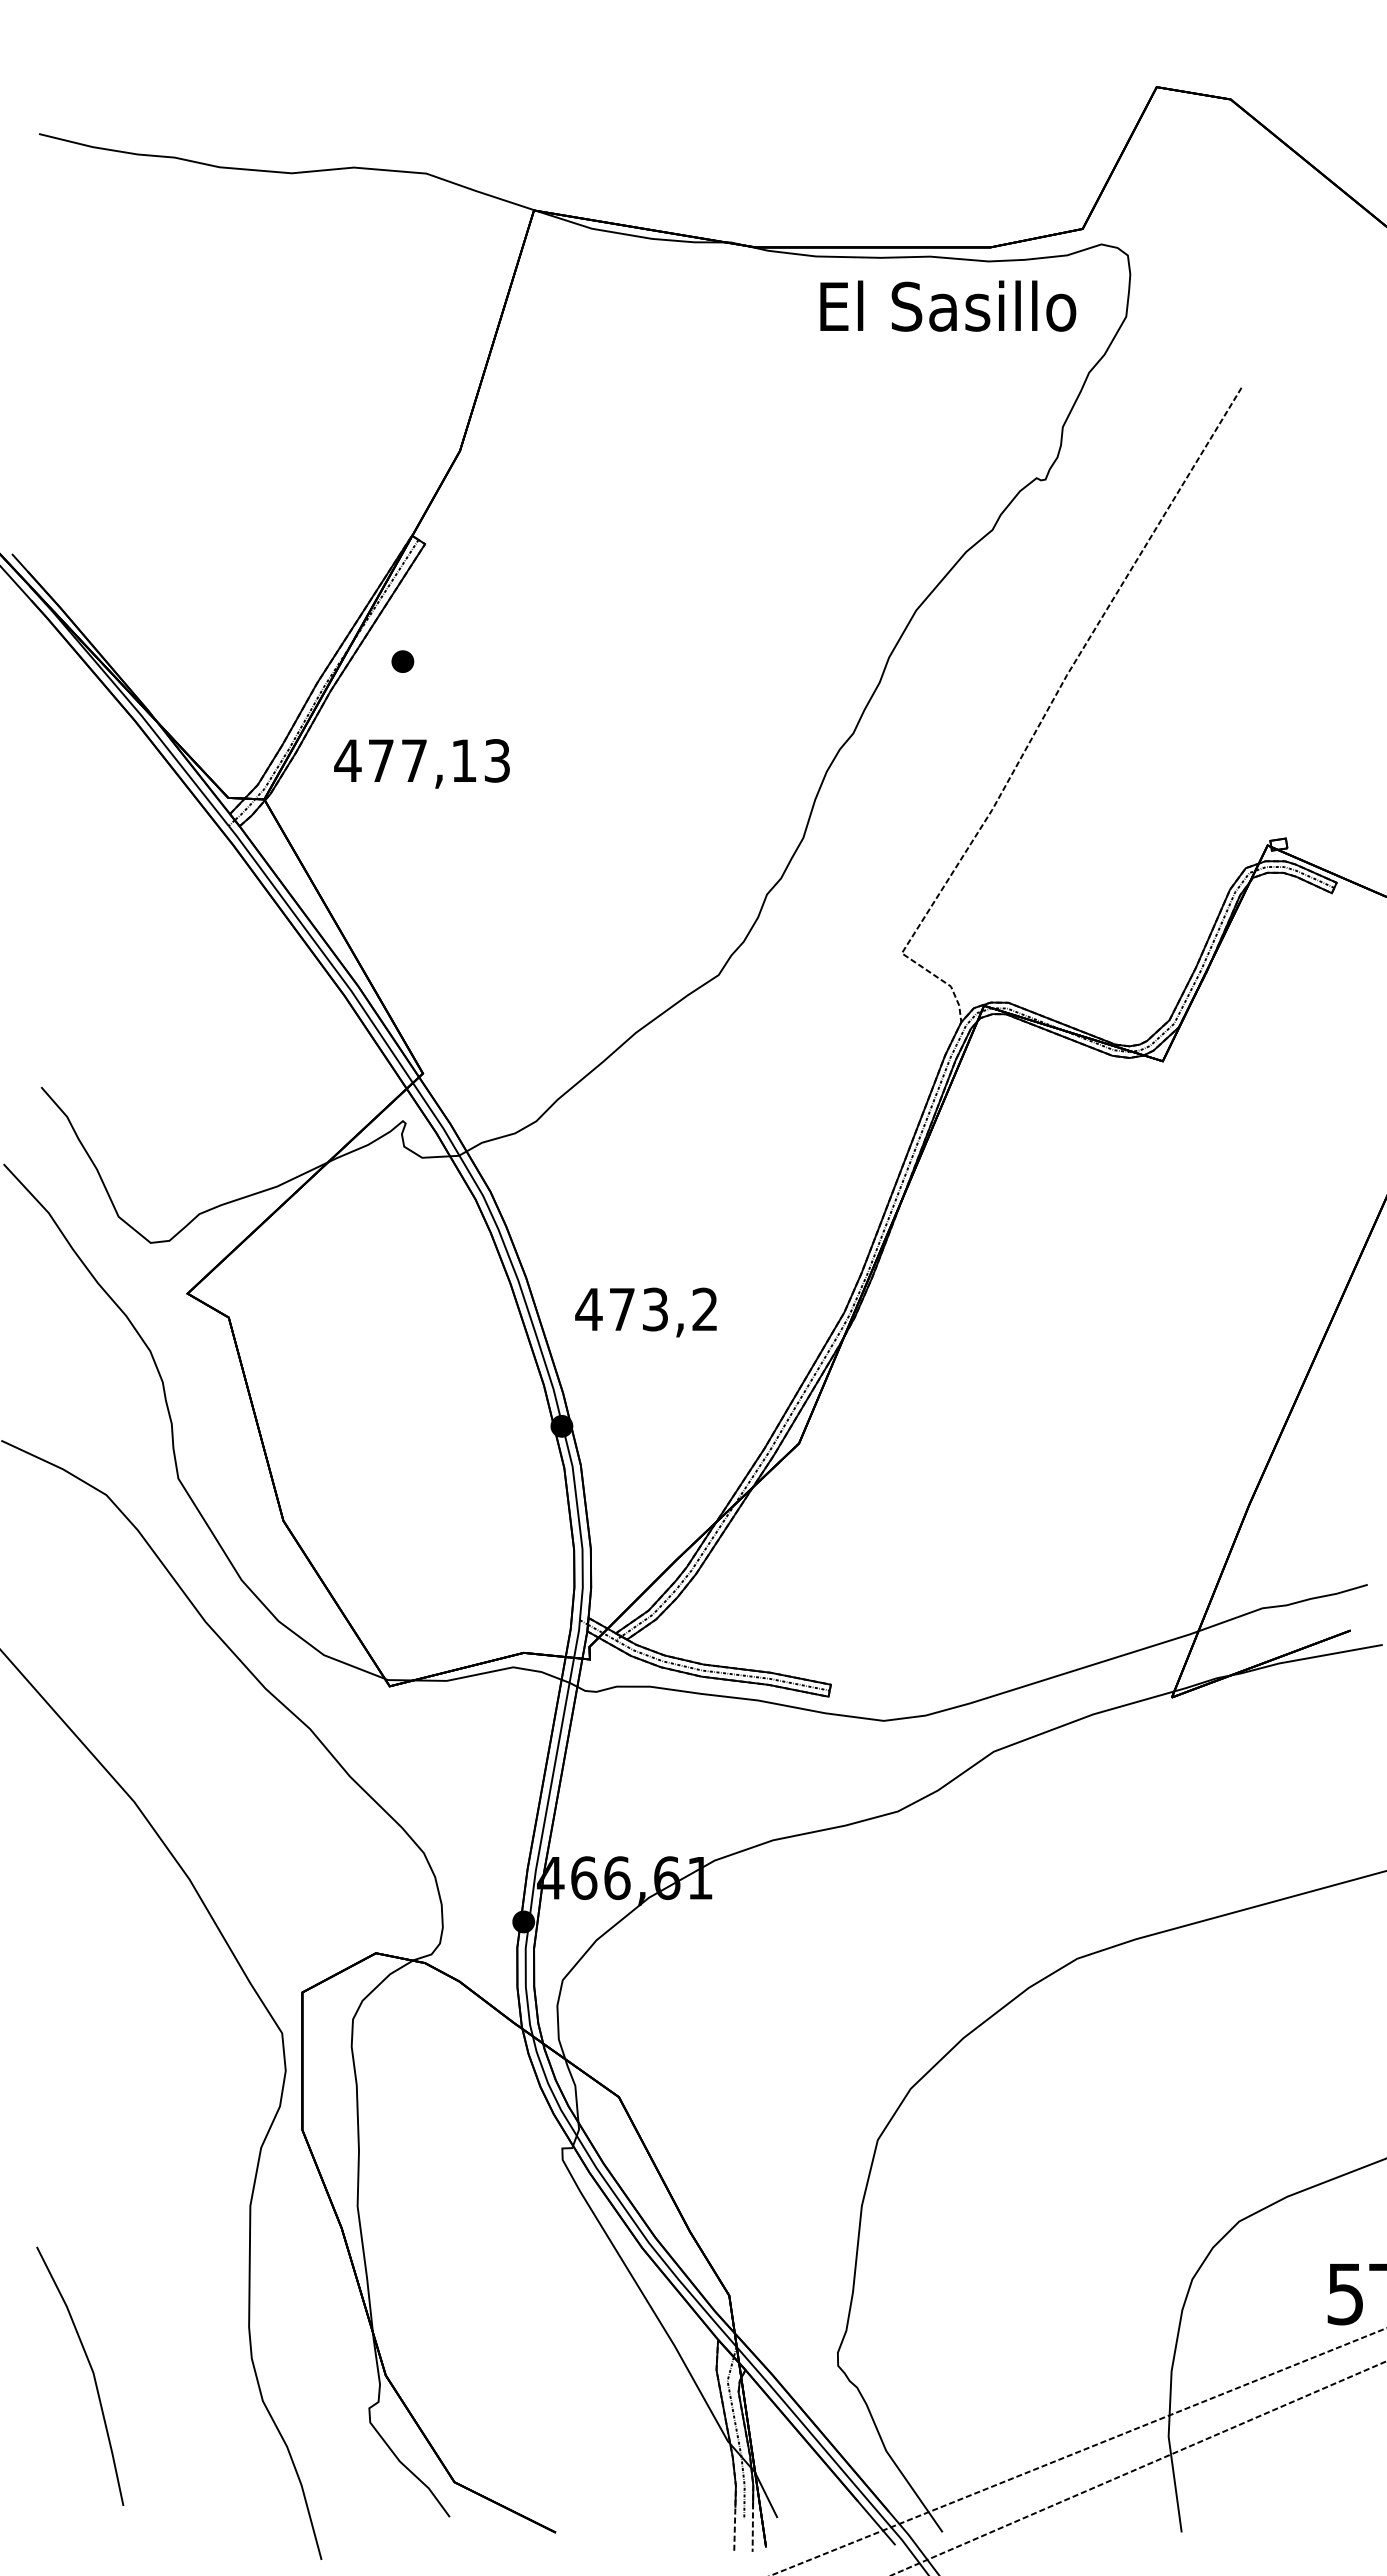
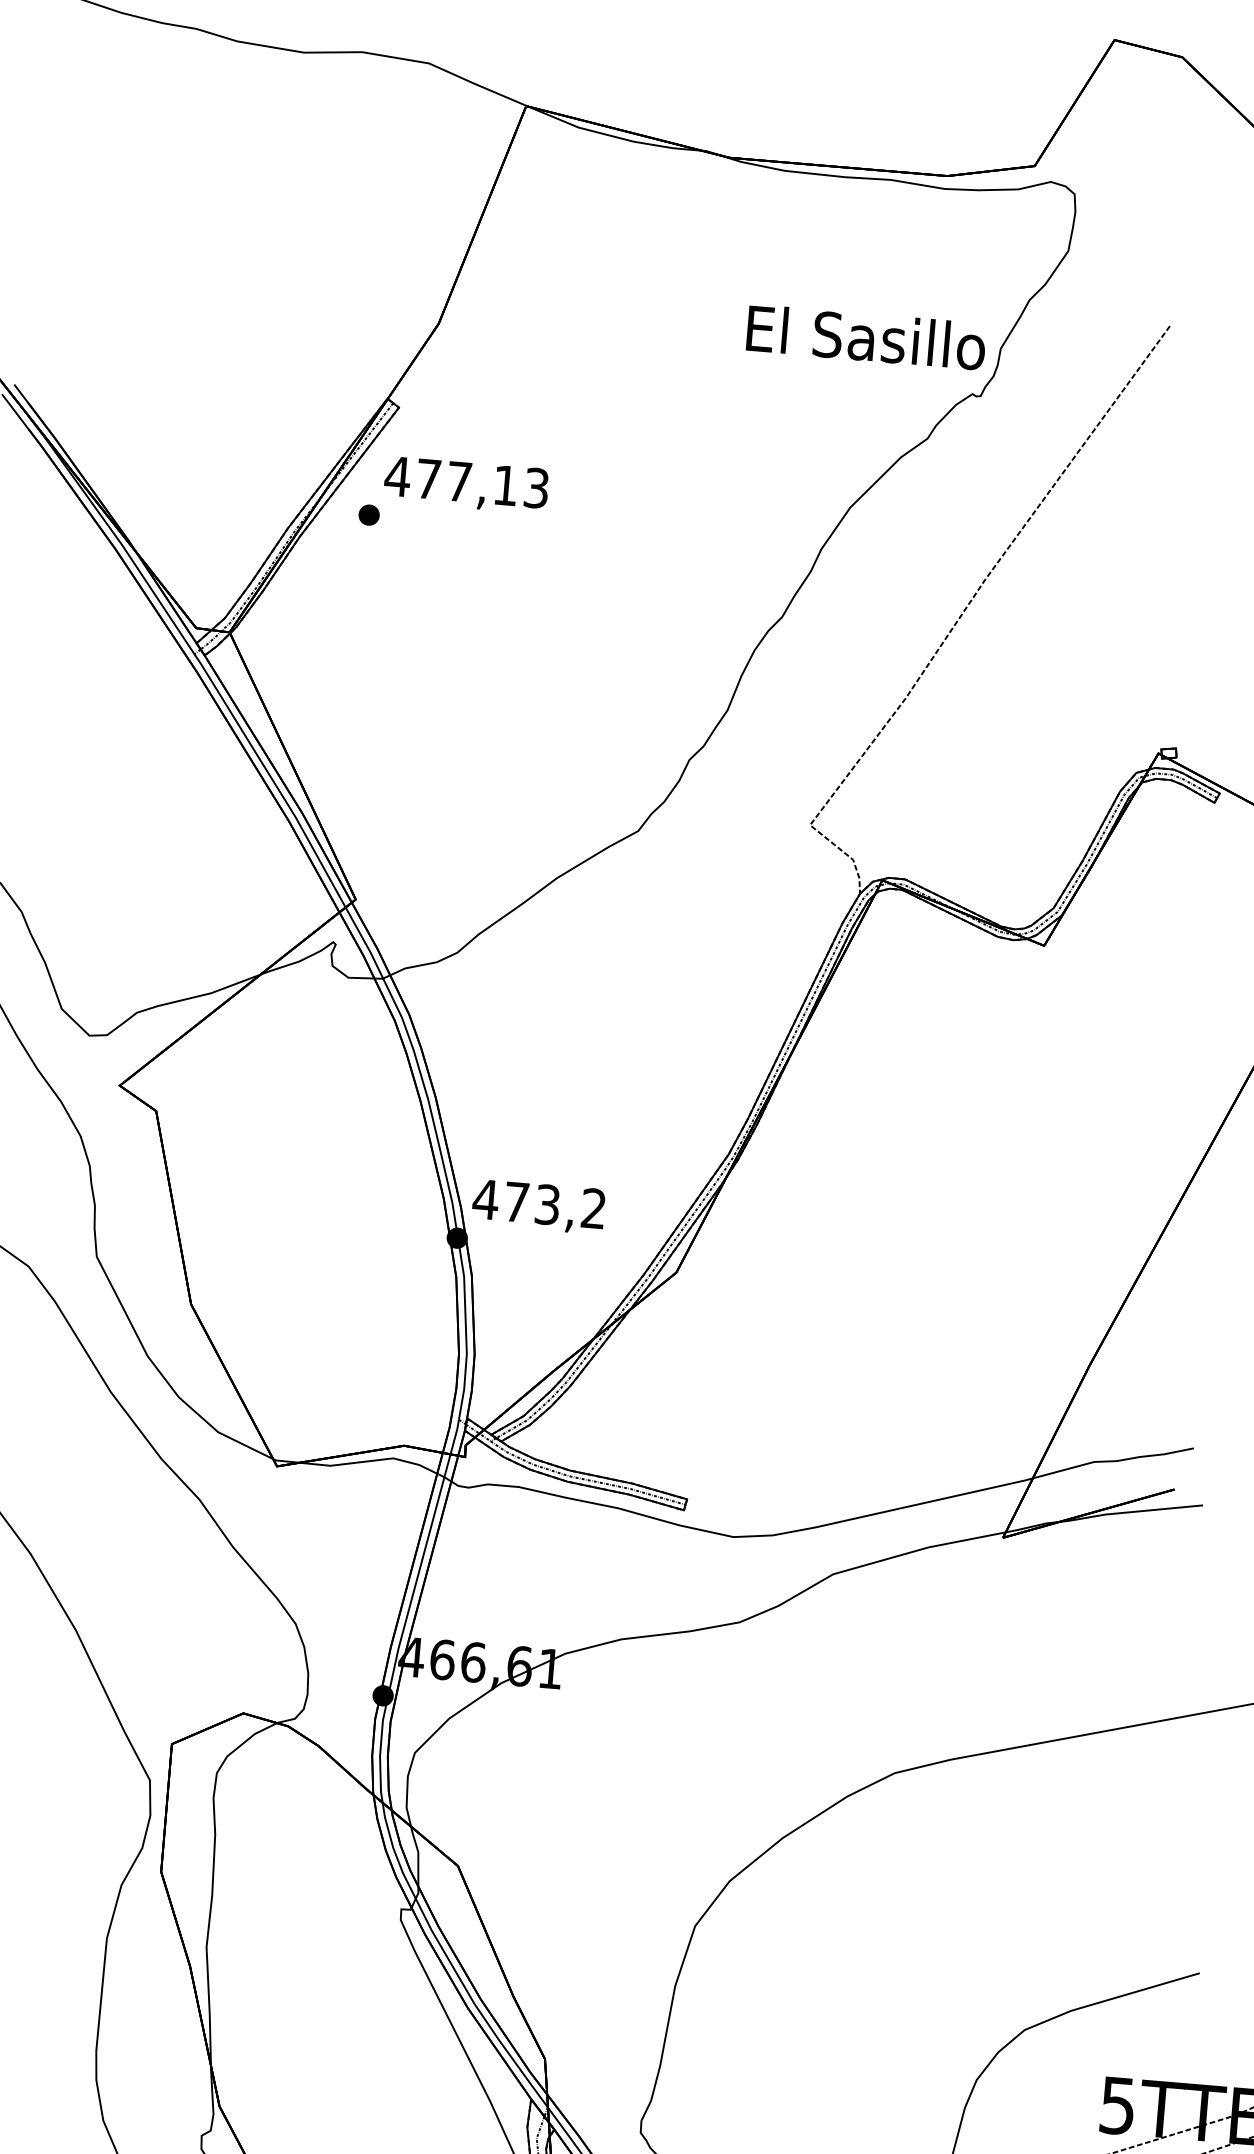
text: (948, 305) -> (866, 336), moved
text: (421, 763) -> (465, 484), moved
text: (645, 1312) -> (538, 1206), moved

